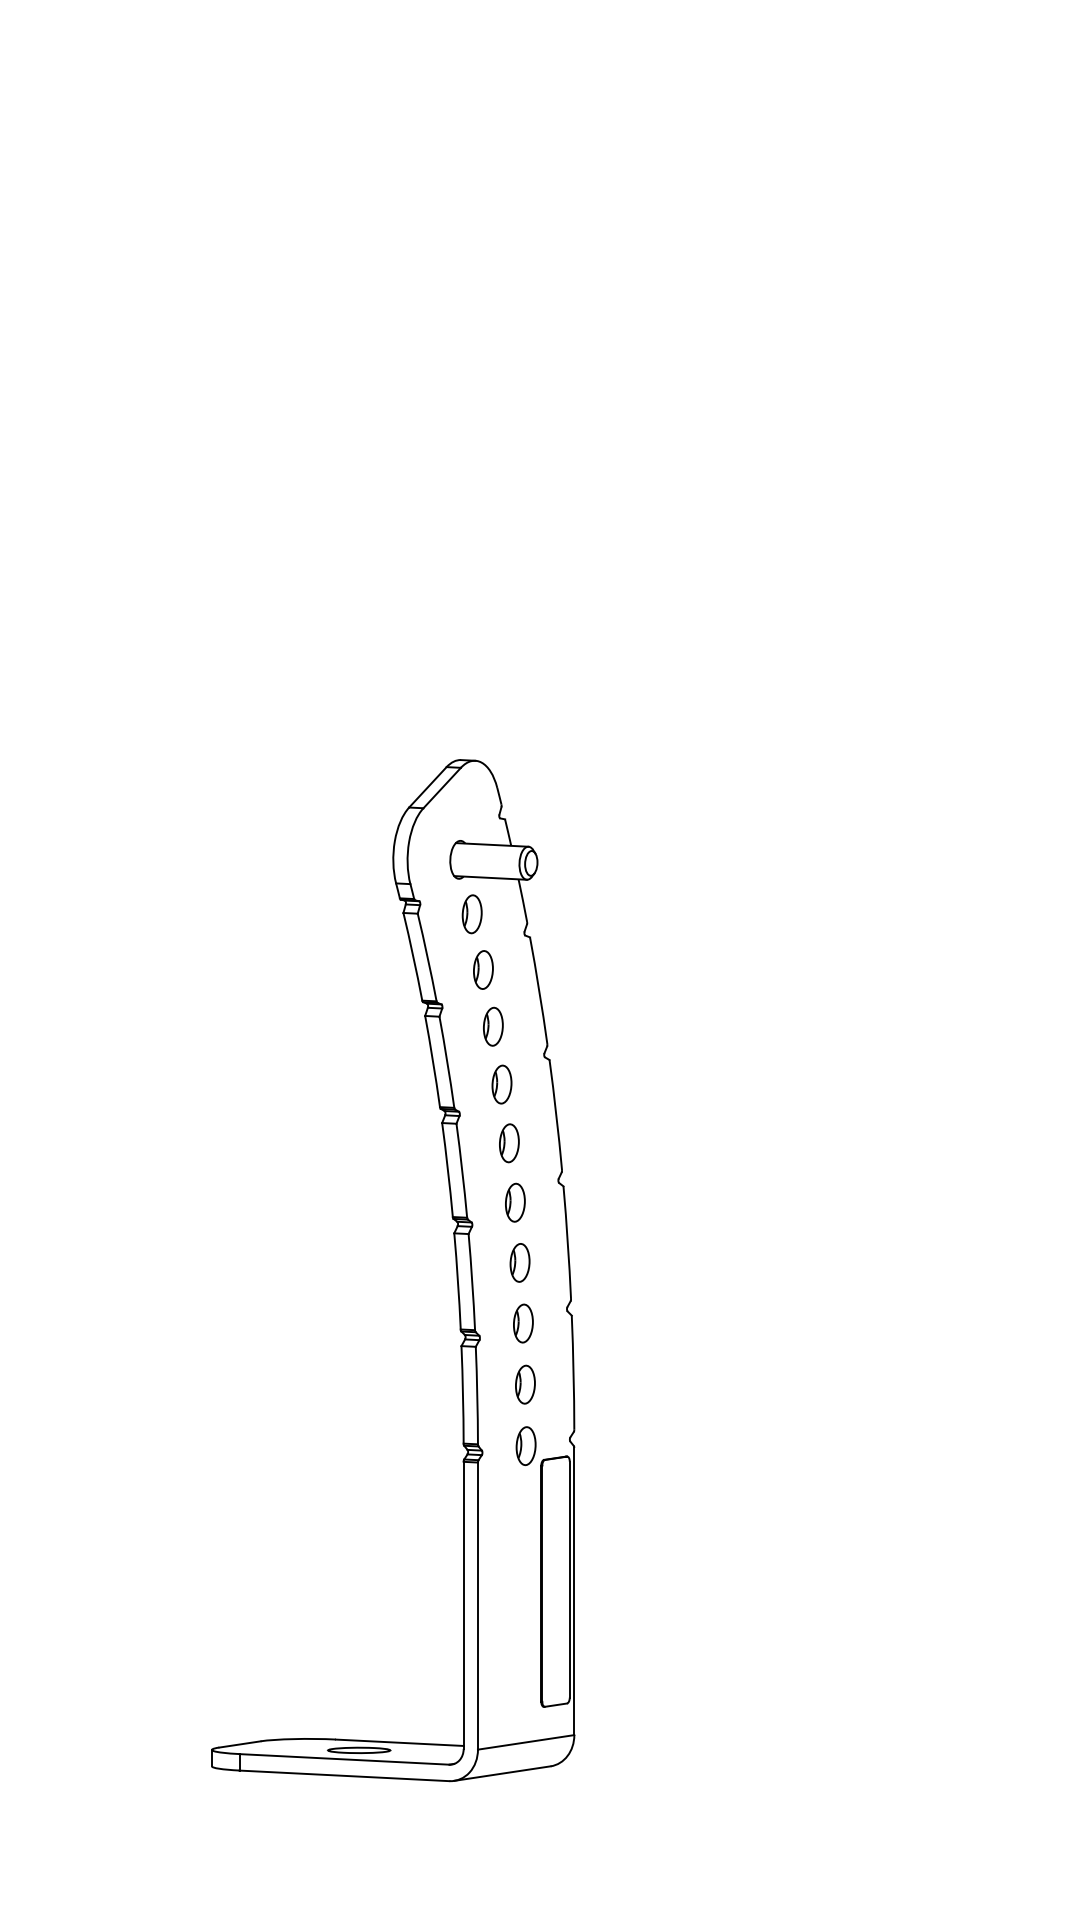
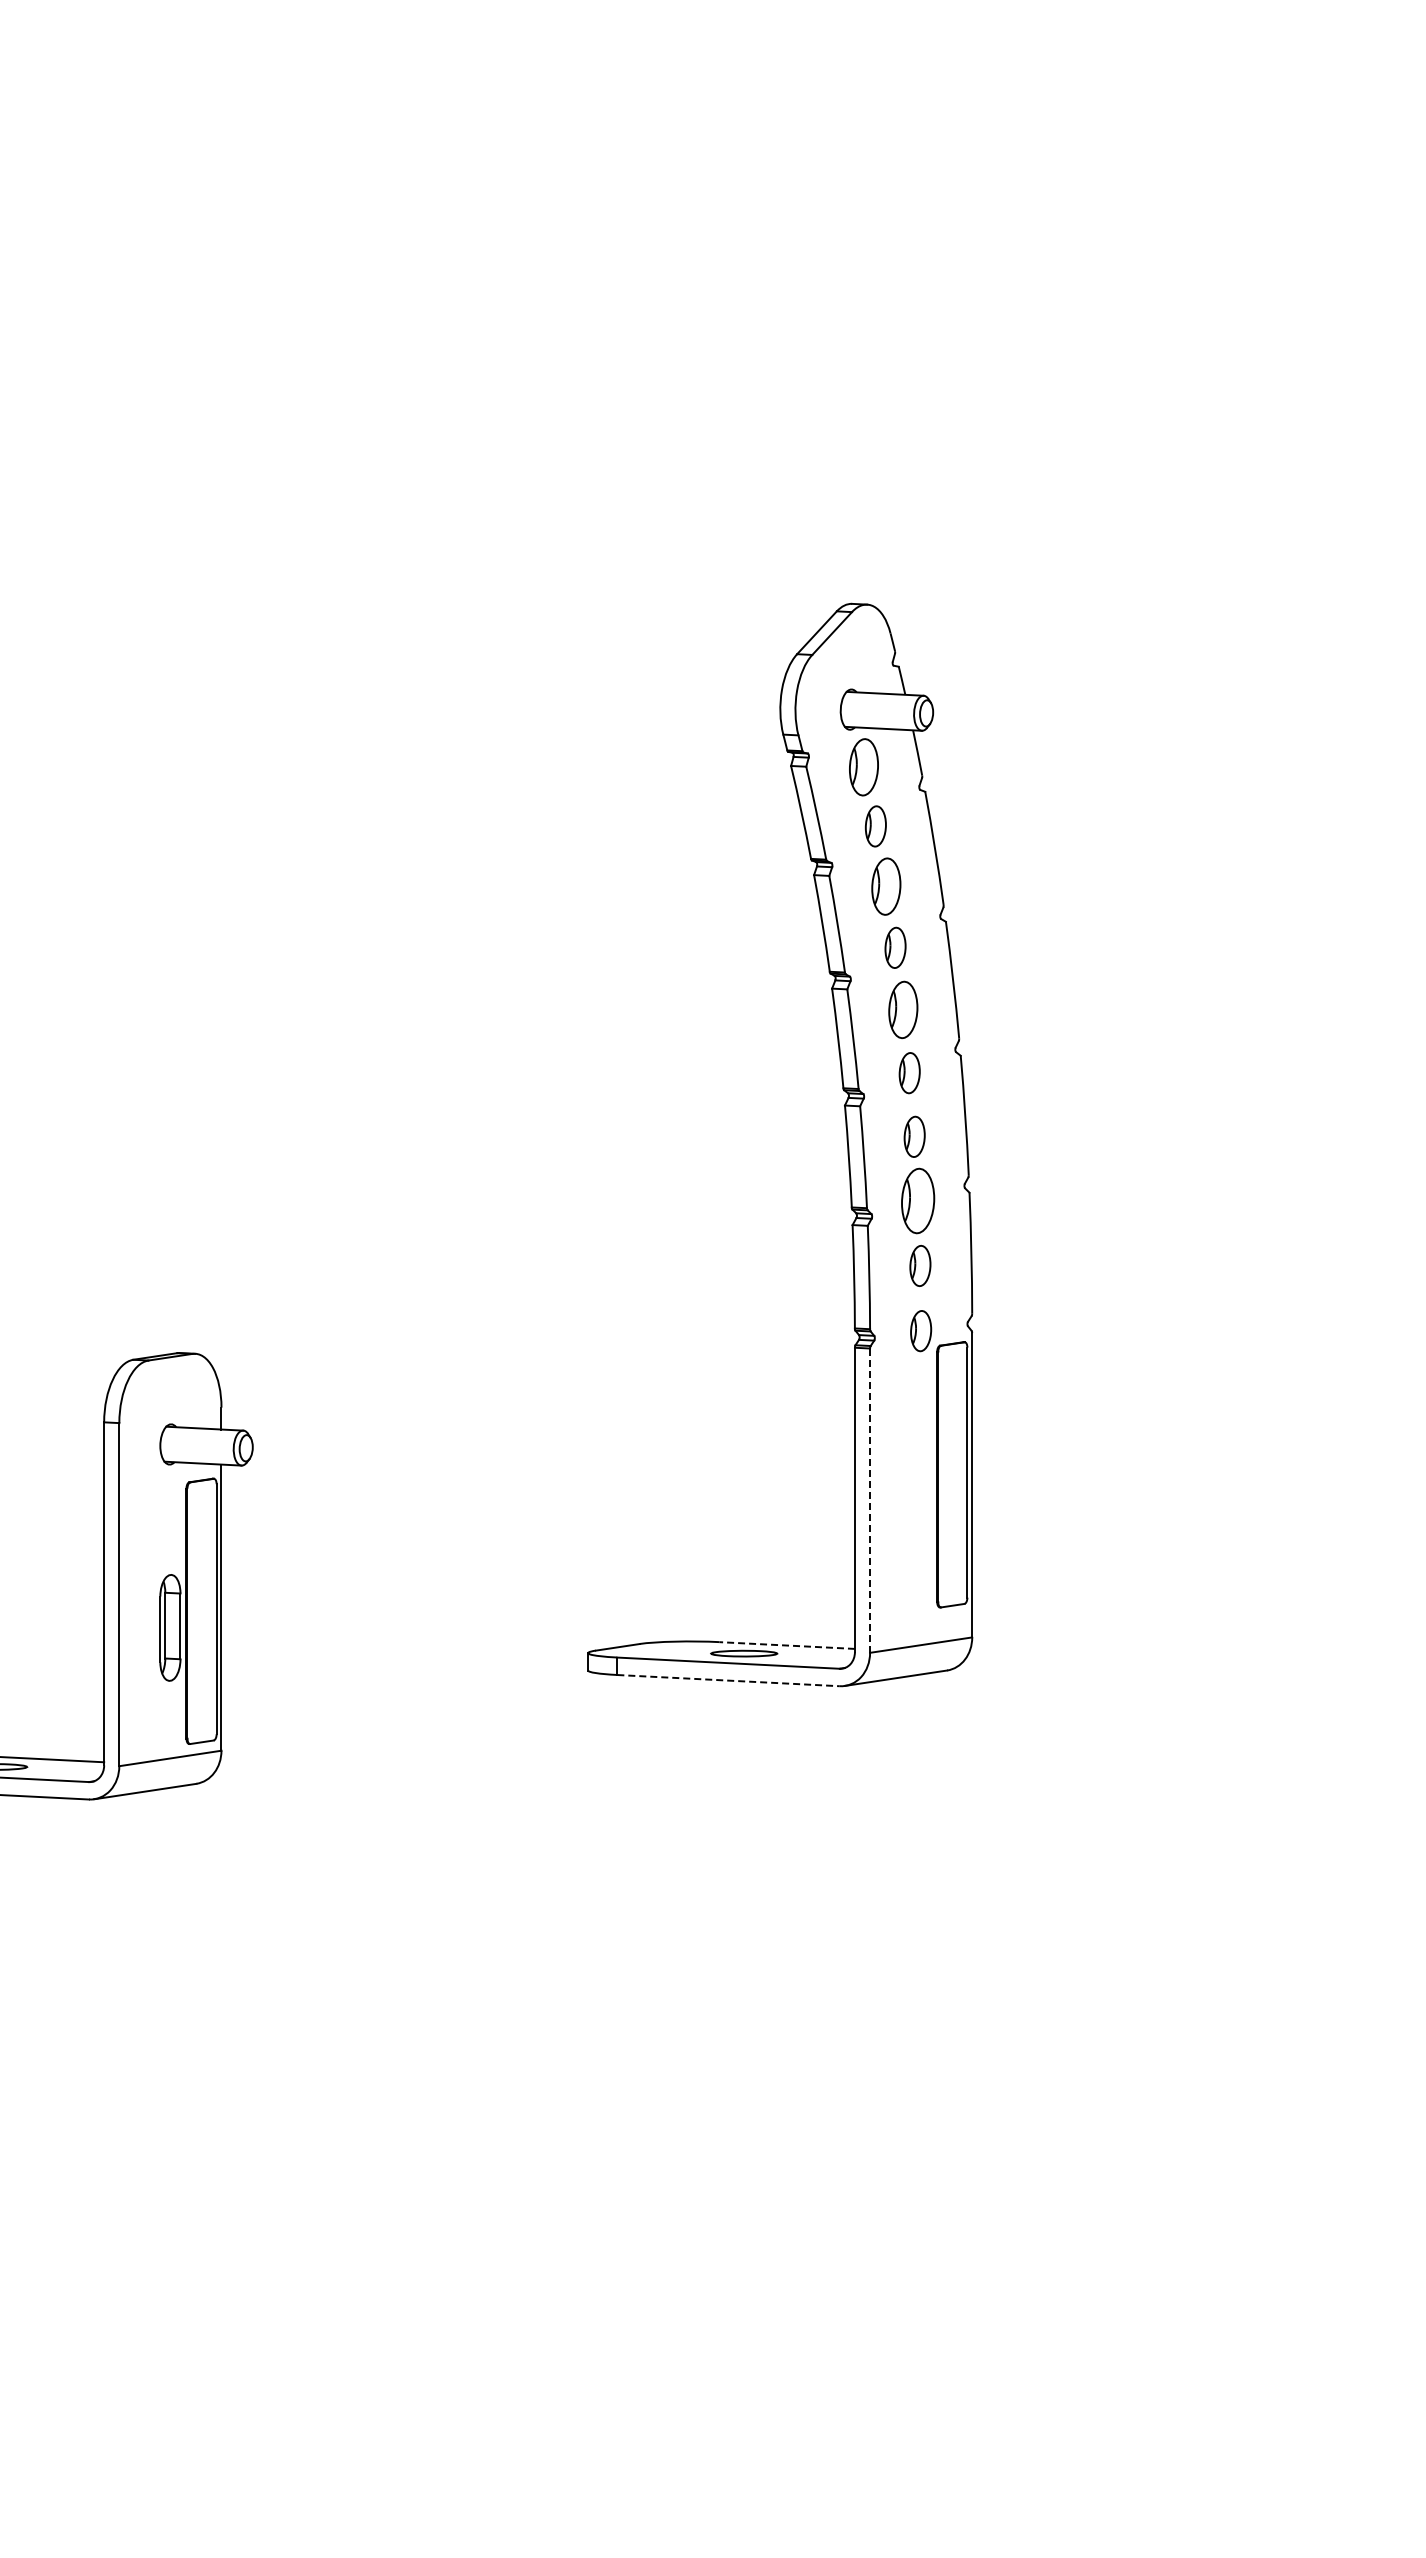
part: (471, 914) -> (863, 767), size x1.4
part: (493, 1026) -> (886, 886), size x1.4
part: (509, 1143) -> (903, 1010), size x1.4
part: (523, 1323) -> (918, 1201), size x1.6
line: (478, 1606) -> (870, 1501), solid -> dashed
line: (400, 1742) -> (787, 1645), solid -> dashed
line: (345, 1775) -> (729, 1680), solid -> dashed

